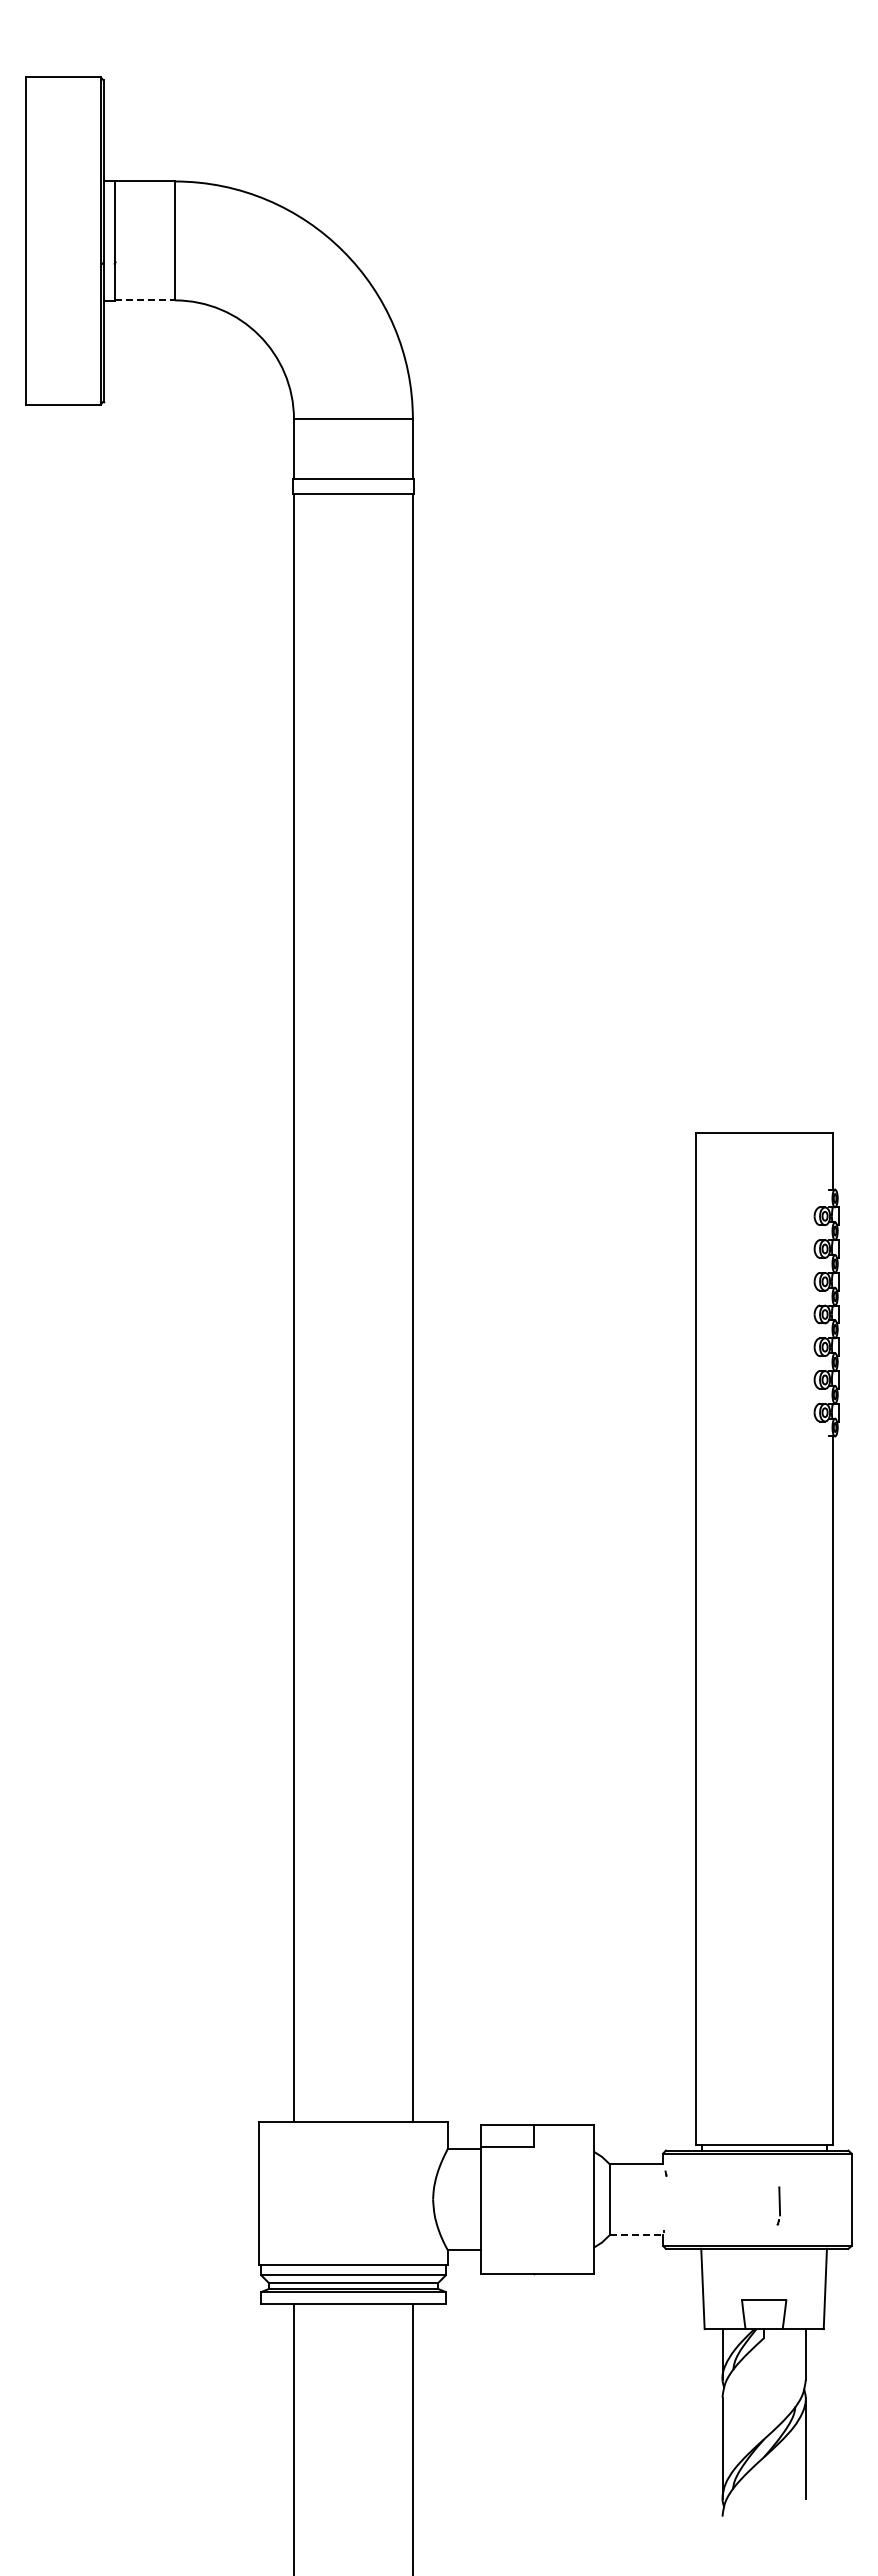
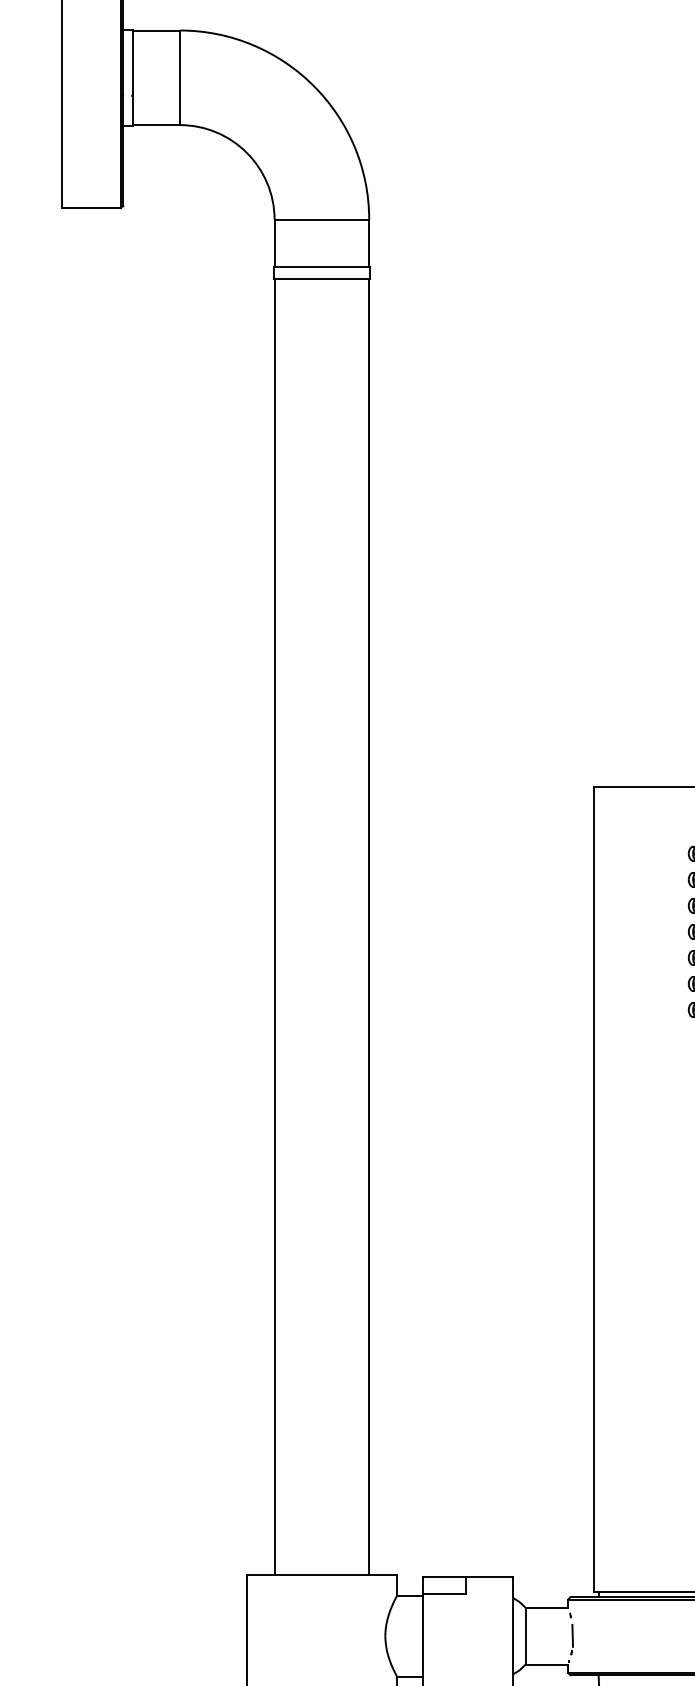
line: (145, 300) -> (156, 125), dashed -> solid
part: (778, 2205) -> (571, 1639), moved
line: (636, 2235) -> (547, 1664), dashed -> solid

